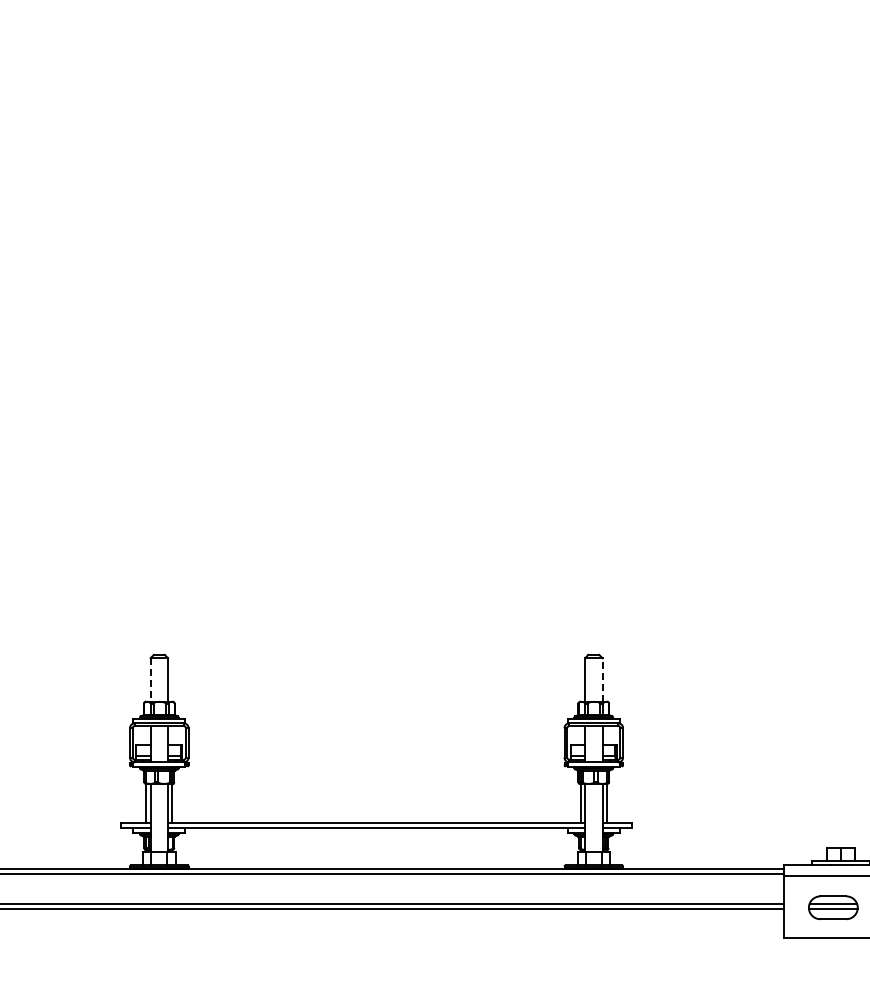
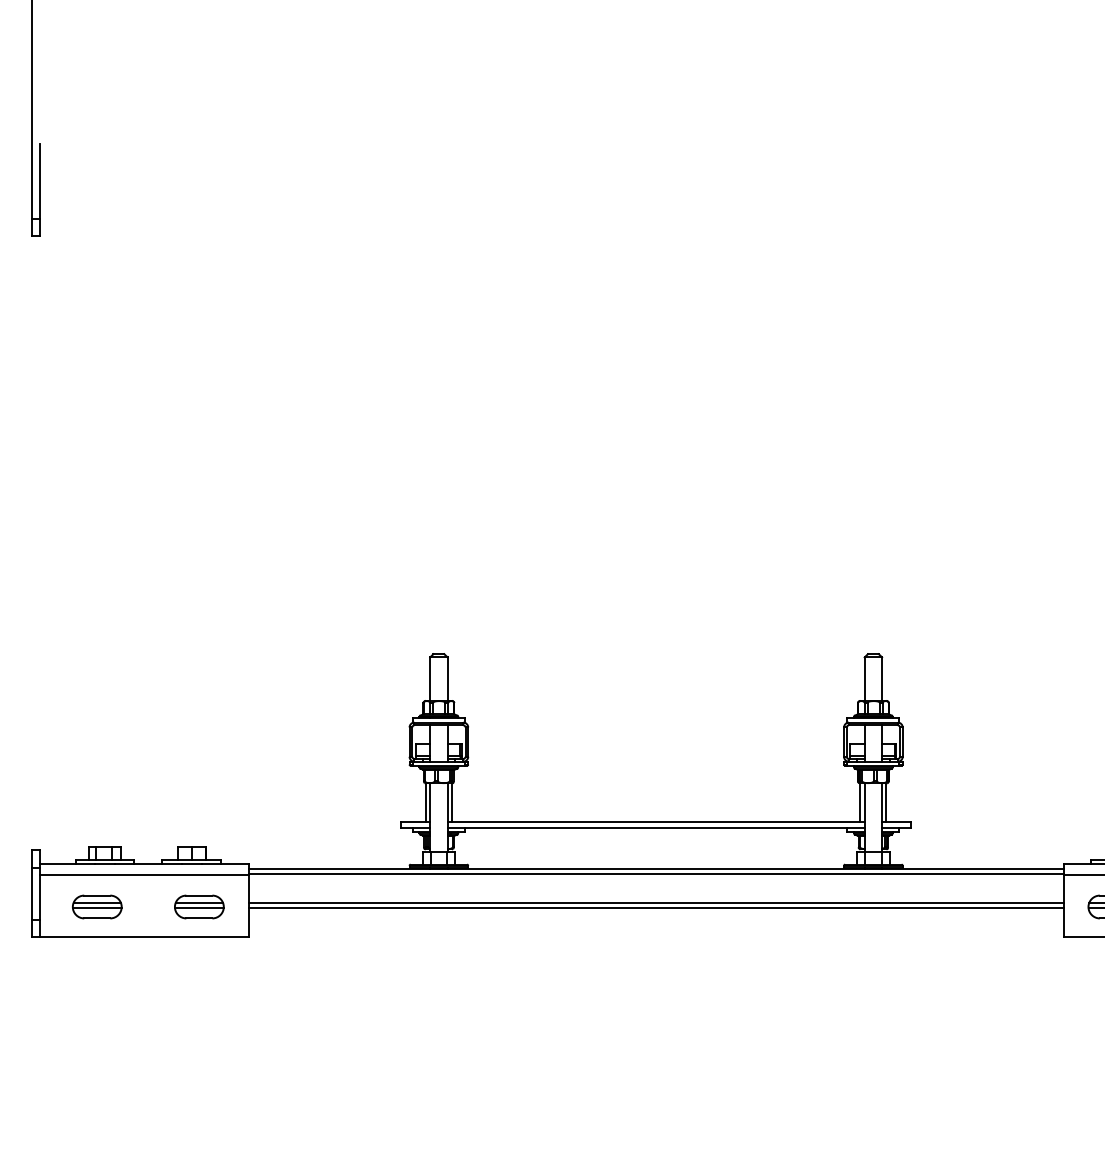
line: (150, 680) -> (430, 679), dashed -> solid
line: (602, 680) -> (882, 679), dashed -> solid

